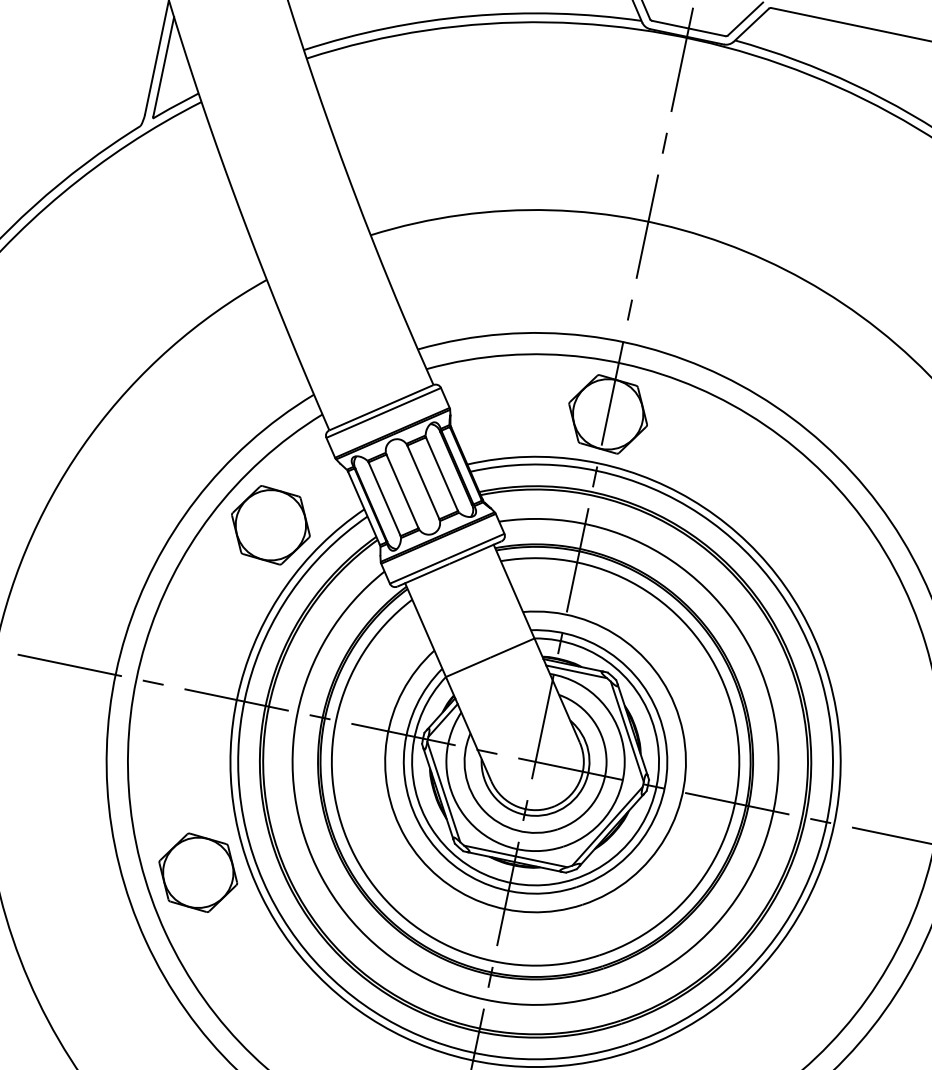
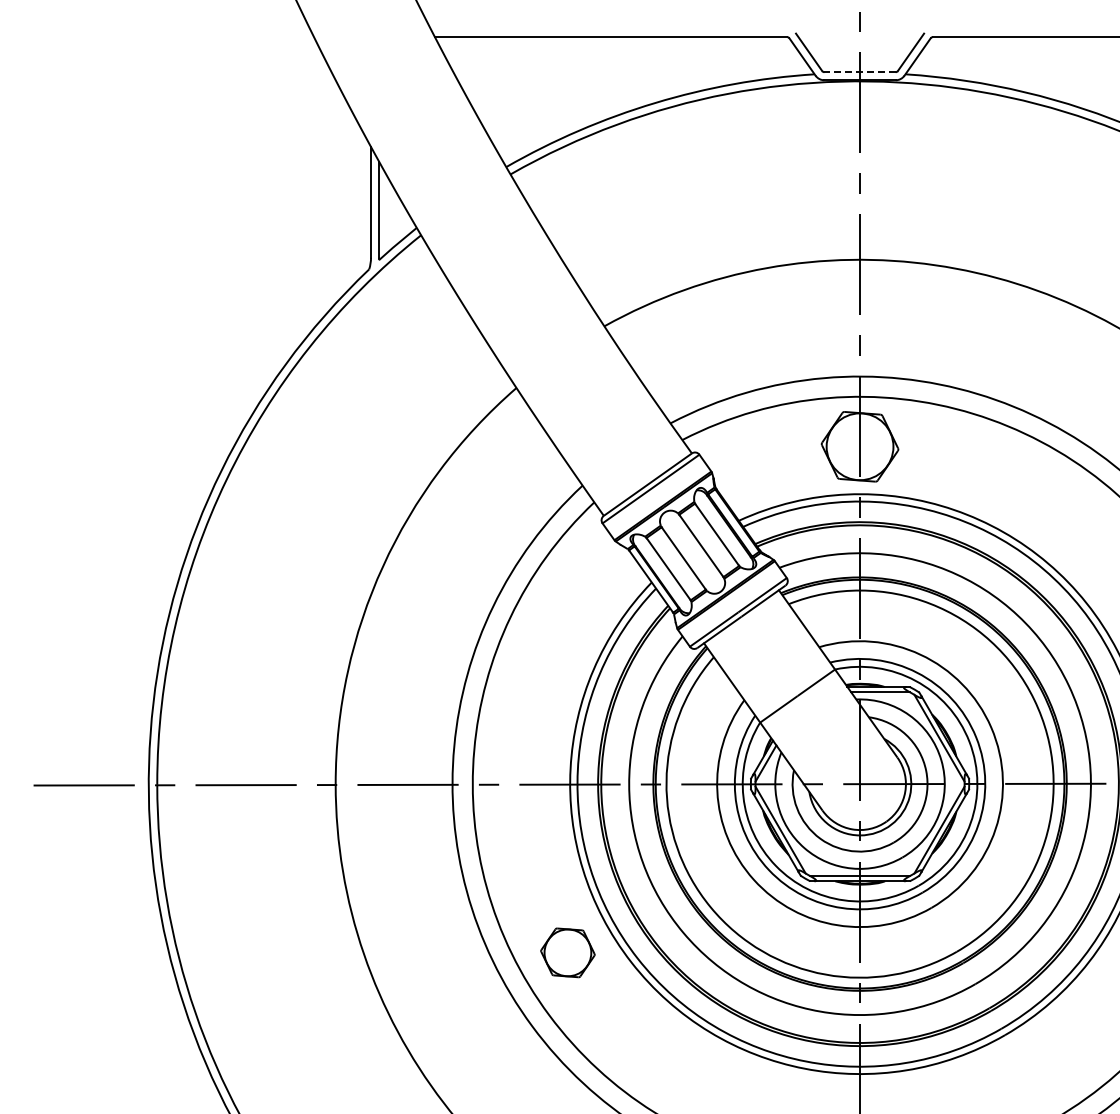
line: (689, 28) -> (860, 72), solid -> dashed
part: (270, 525) -> (567, 615), removed
part: (197, 872) -> (567, 952), size x0.7

